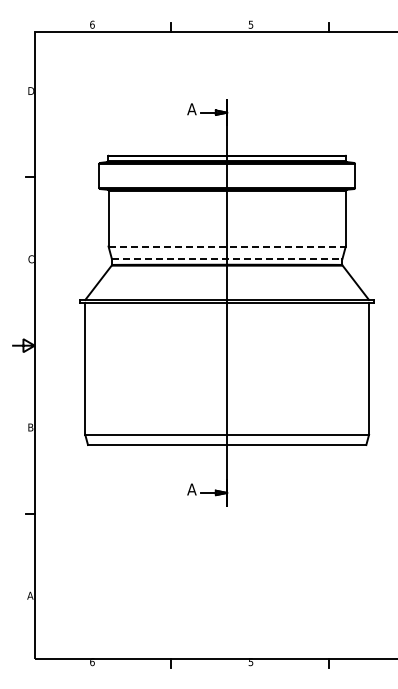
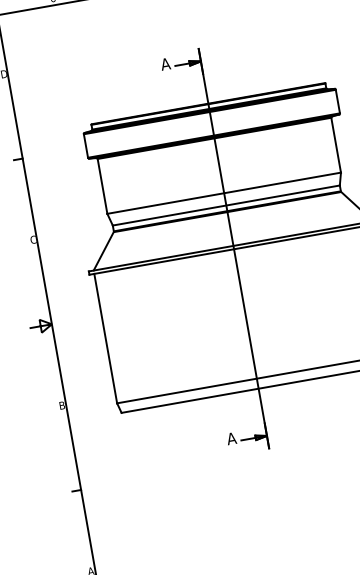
line: (227, 246) -> (224, 193), dashed -> solid
line: (227, 259) -> (226, 205), dashed -> solid

